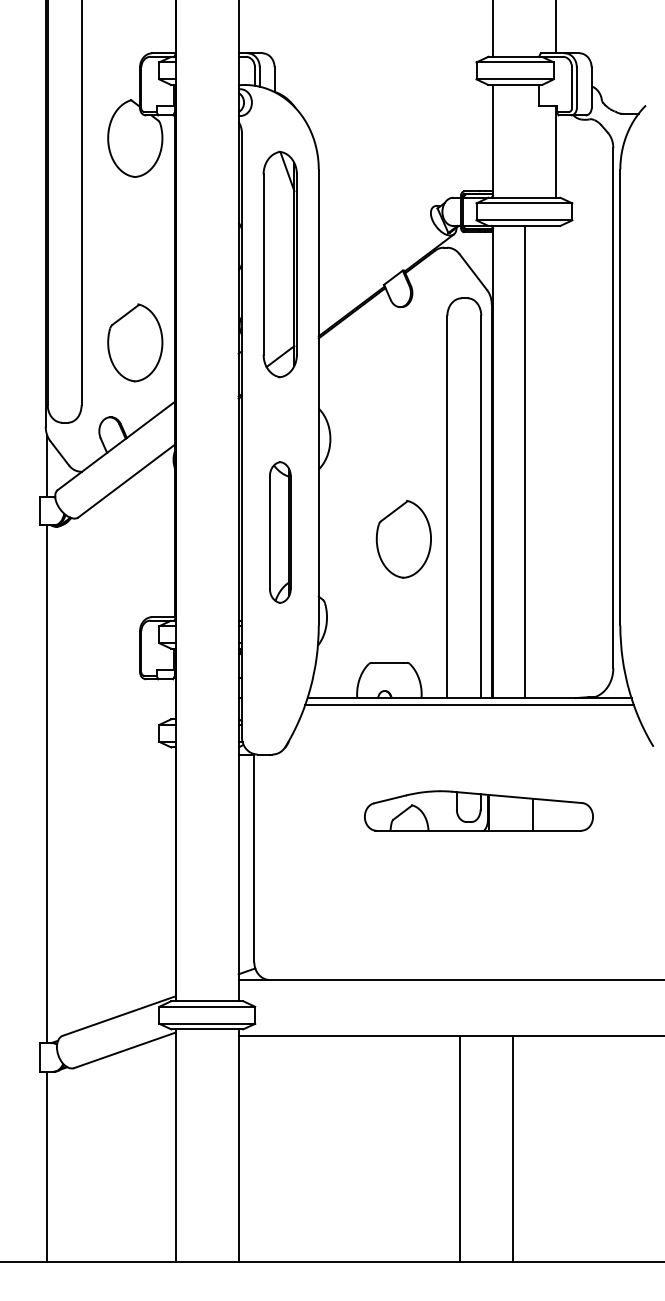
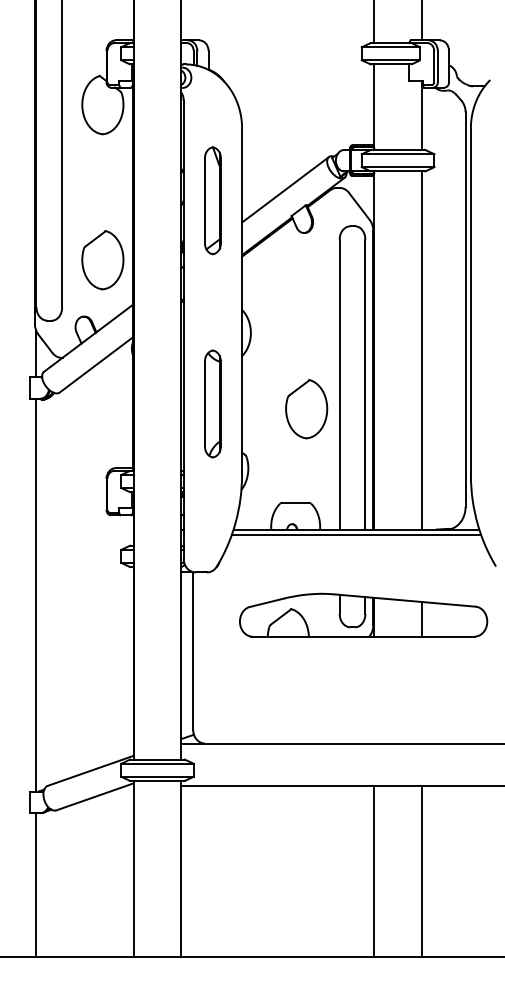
line: (375, 250) -> (285, 190), added
part: (280, 264) -> (213, 200), size x0.62
line: (524, 461) -> (421, 350), moved
part: (478, 810) -> (363, 614), size x1.43
line: (460, 1148) -> (374, 871), moved
line: (512, 1148) -> (421, 871), moved

